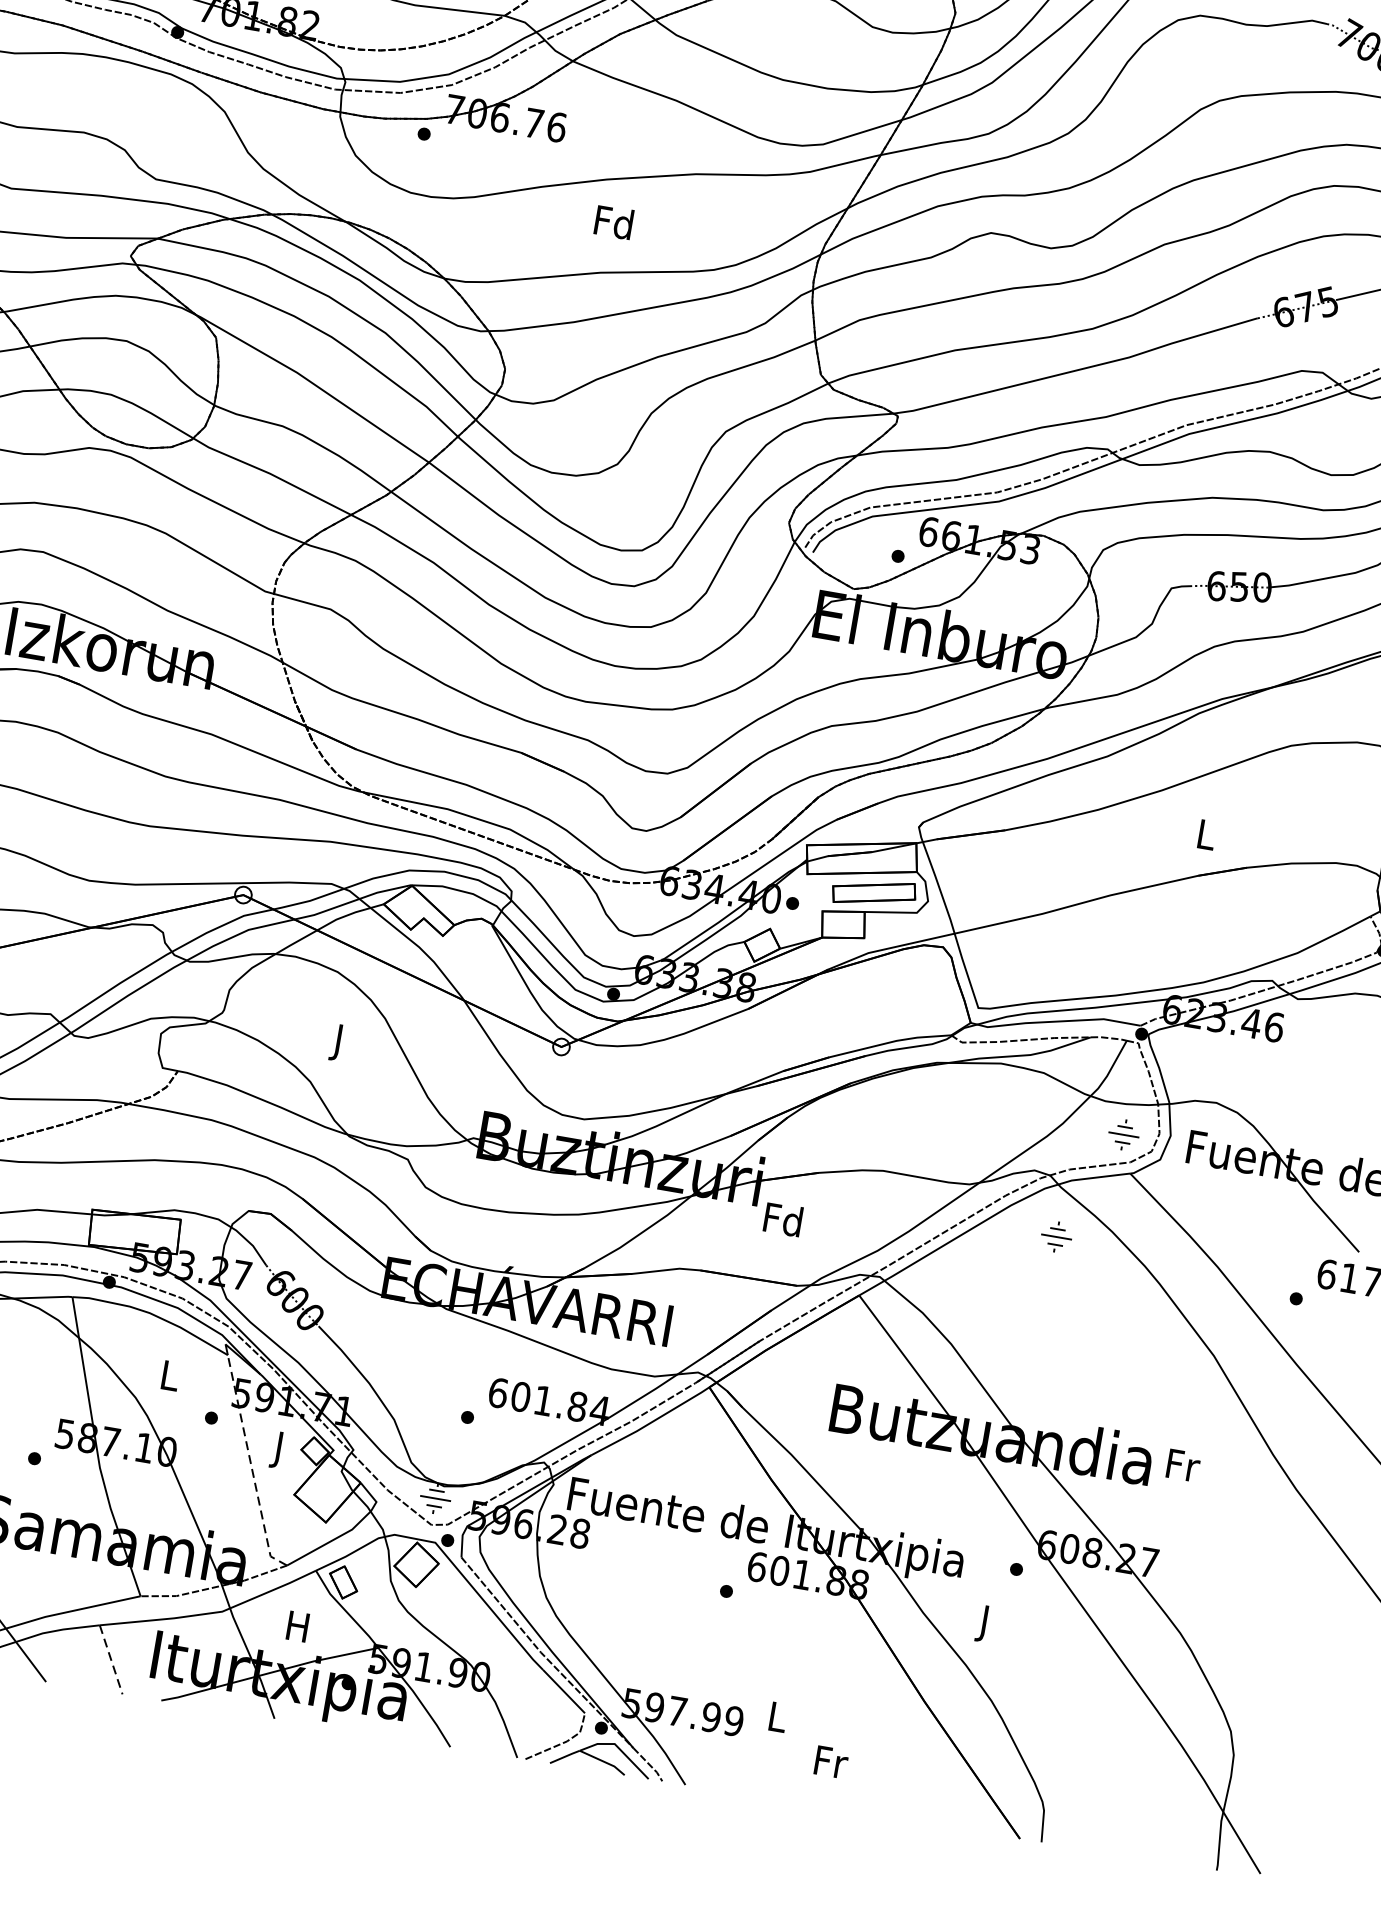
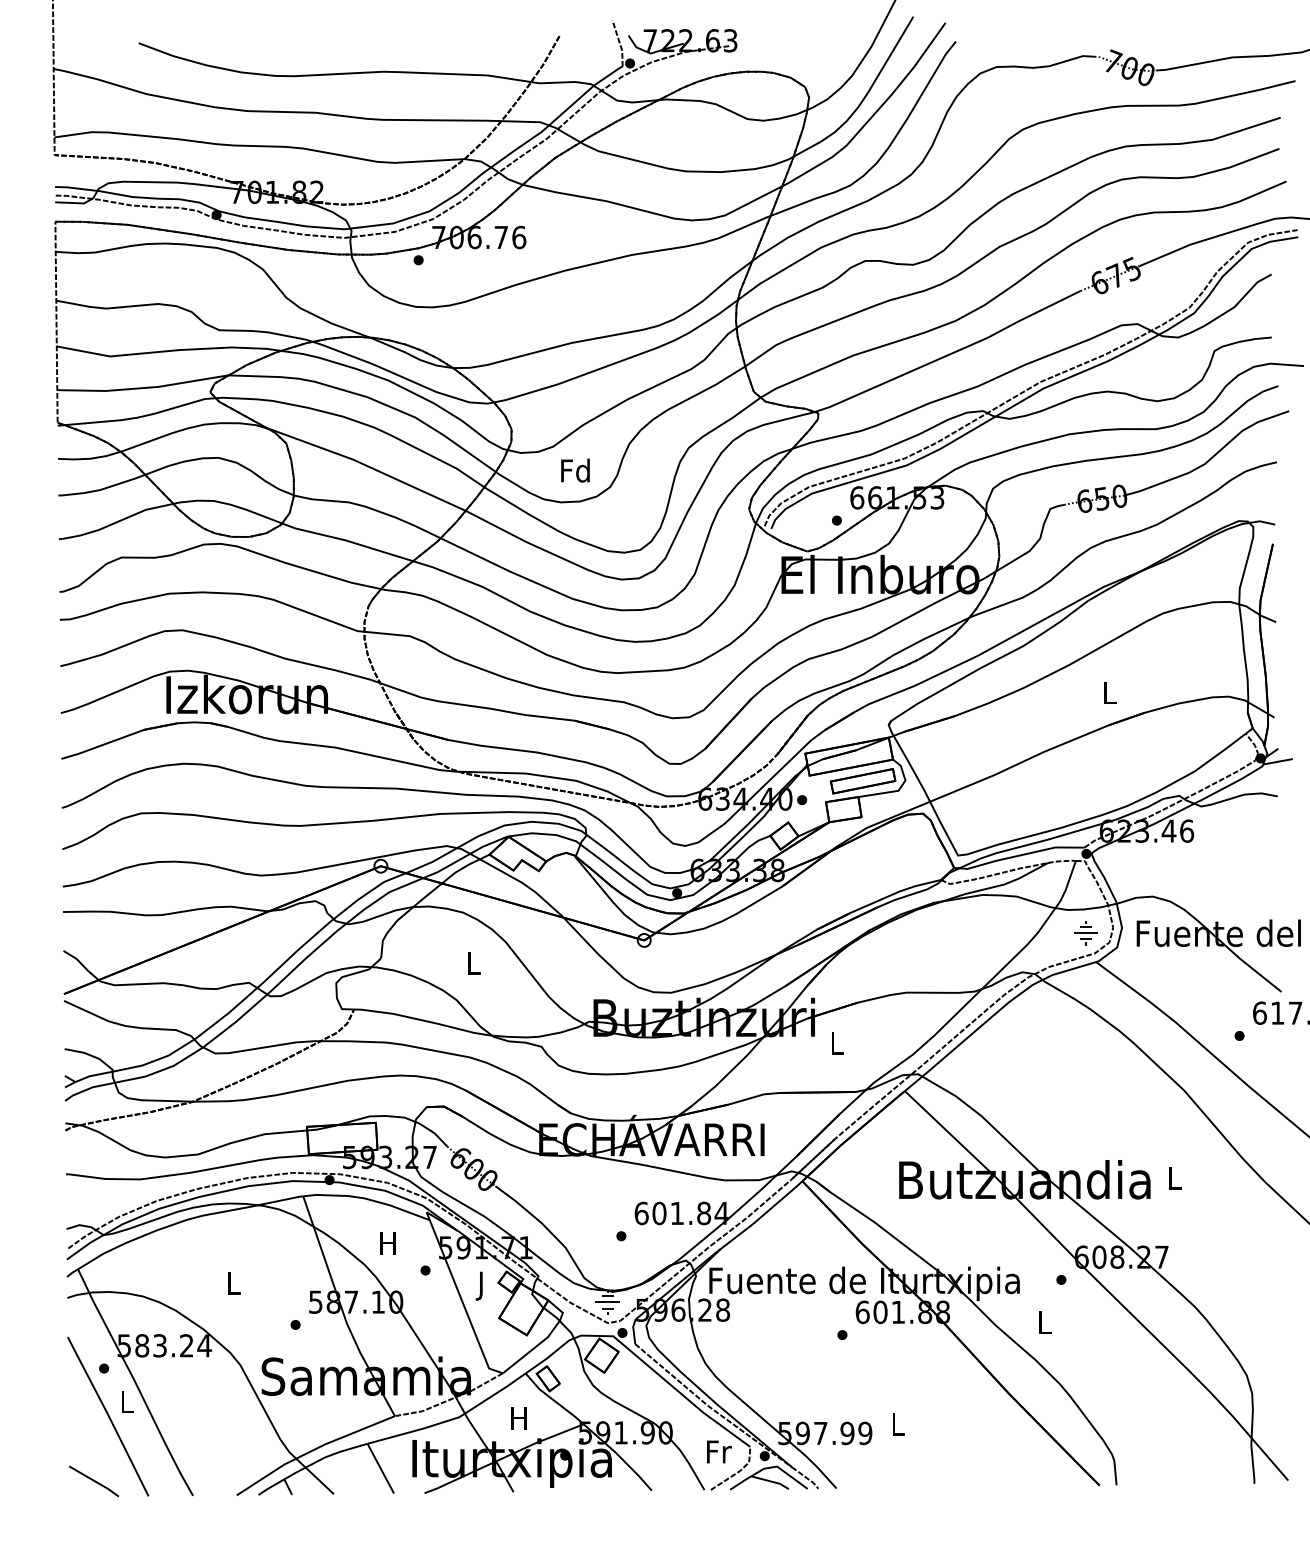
text: (614, 222) -> (575, 470), moved
text: (338, 1042) -> (473, 966), J -> L
text: (782, 1220) -> (836, 1043), Fd -> L
part: (1055, 1237) -> (1047, 1020), removed
text: (169, 1375) -> (387, 1243), L -> H
line: (251, 1465) -> (462, 1301), dashed -> solid
text: (1183, 1465) -> (1175, 1178), Fr -> L
text: (985, 1623) -> (1044, 1325), J -> L
line: (111, 1661) -> (381, 1469), dashed -> solid
text: (831, 1761) -> (719, 1451), moved

